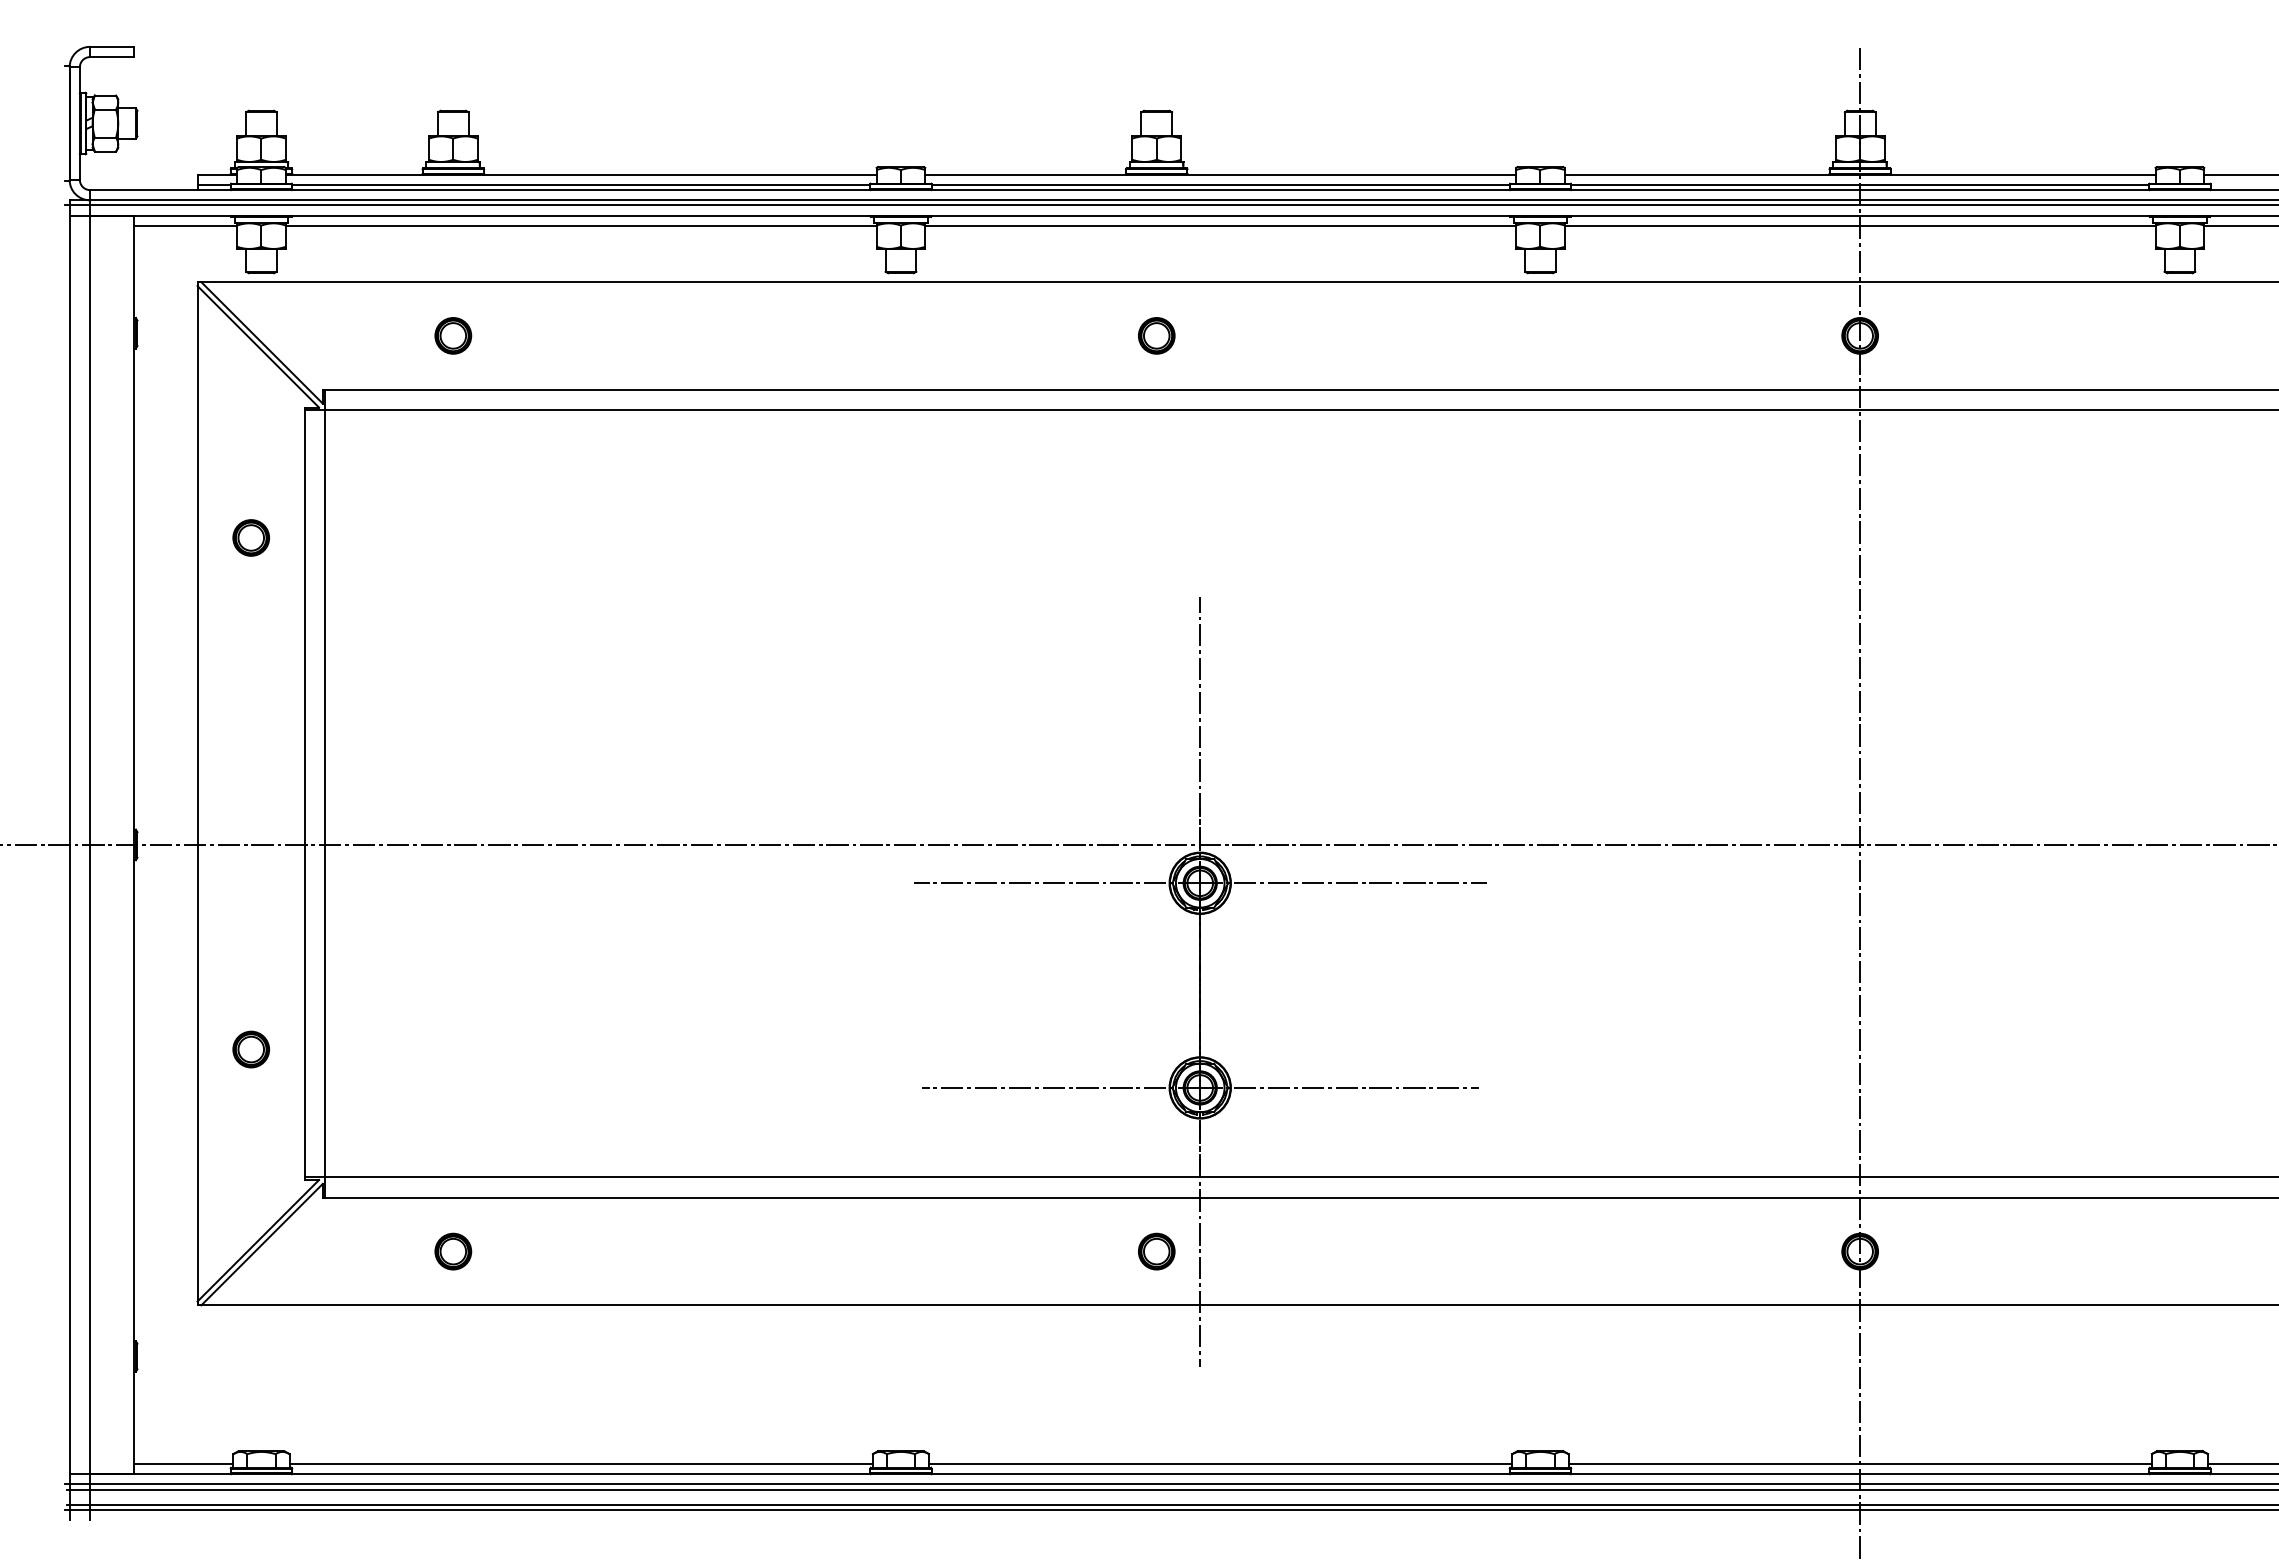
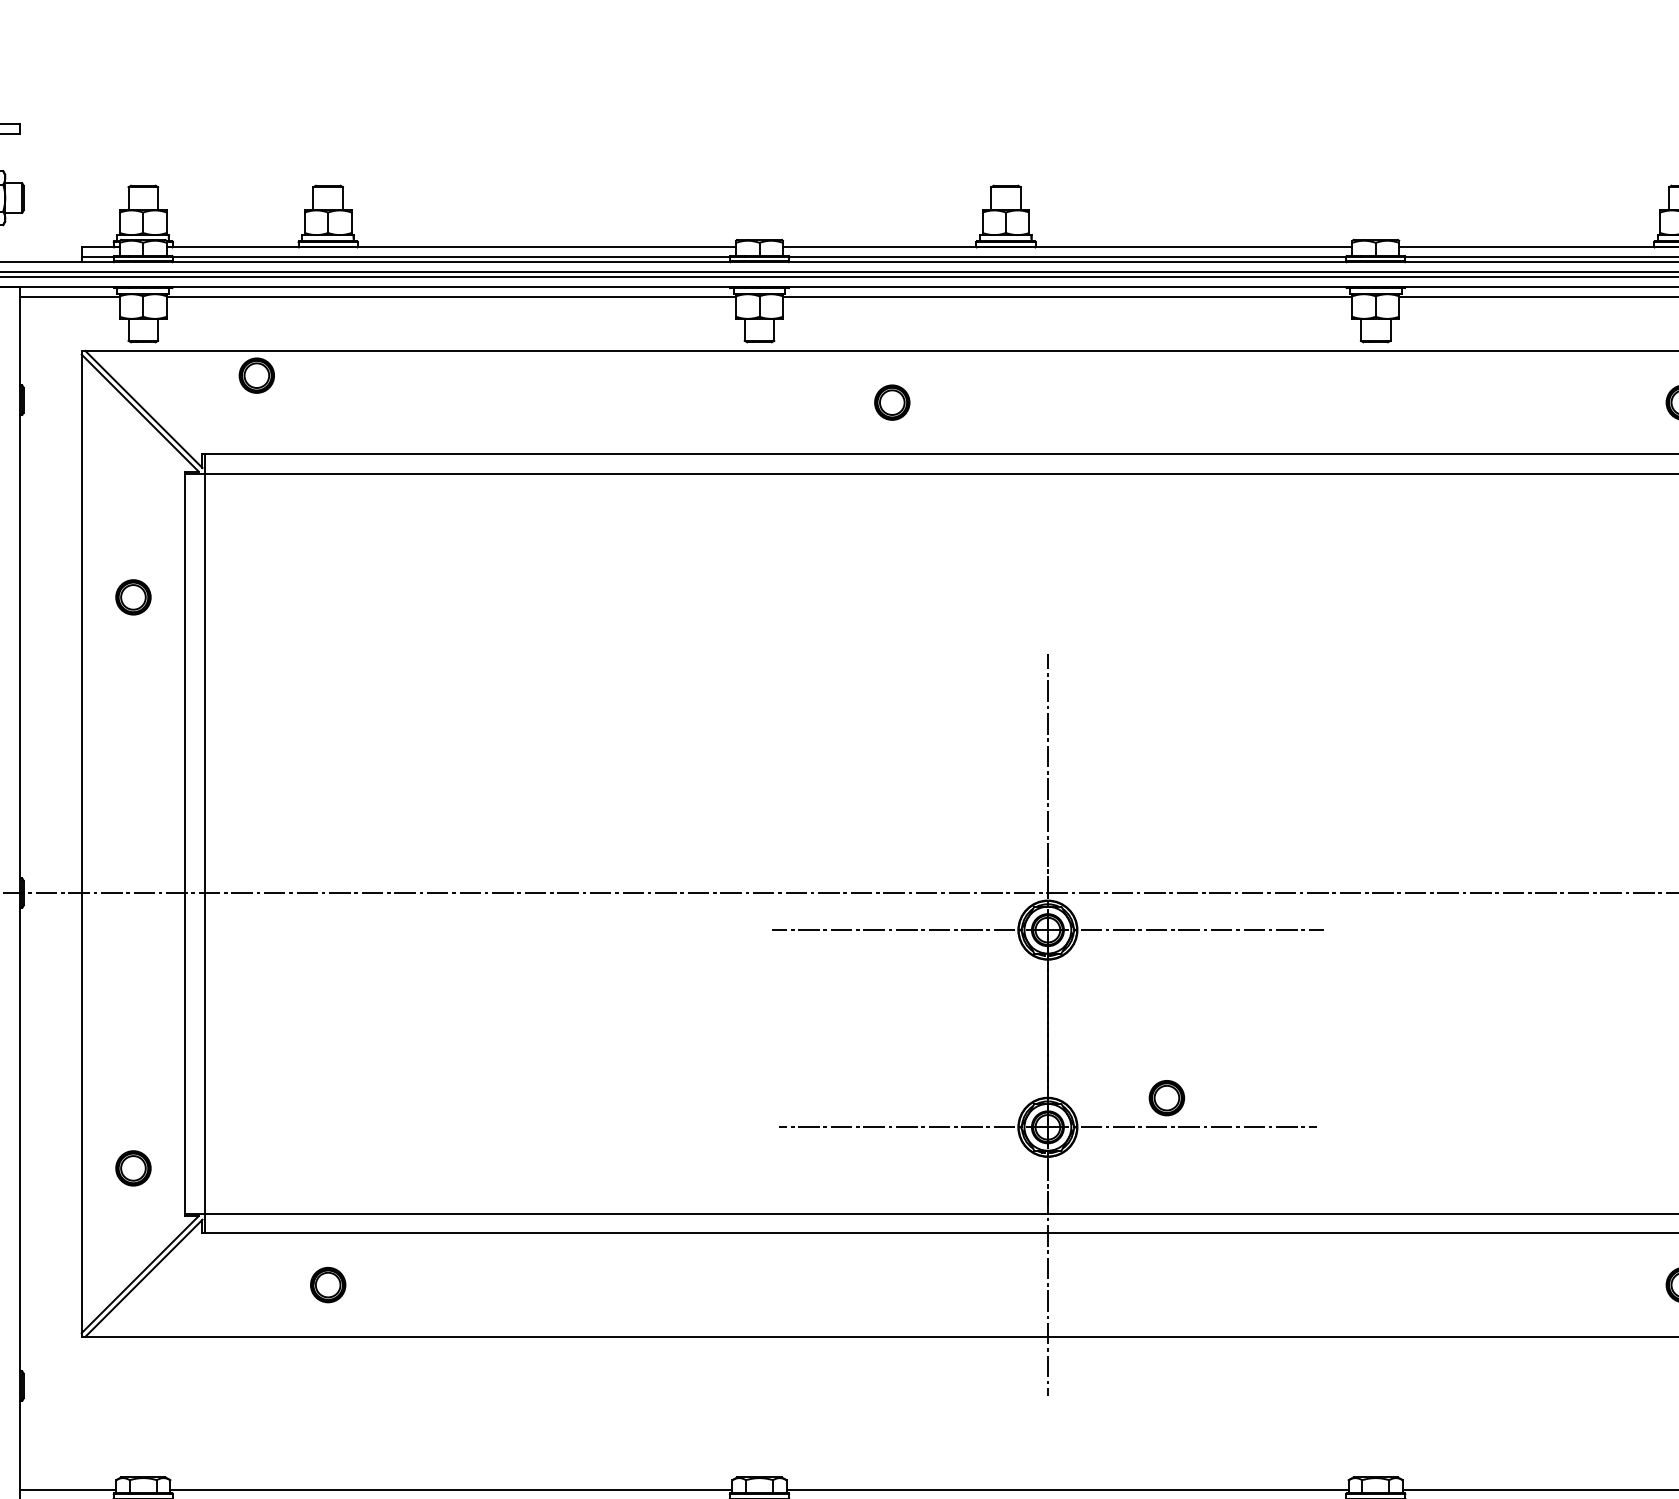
part: (453, 335) -> (257, 375), moved
part: (1156, 335) -> (892, 402), moved
part: (250, 1049) -> (132, 1168), moved
part: (1156, 1251) -> (1166, 1098), moved

